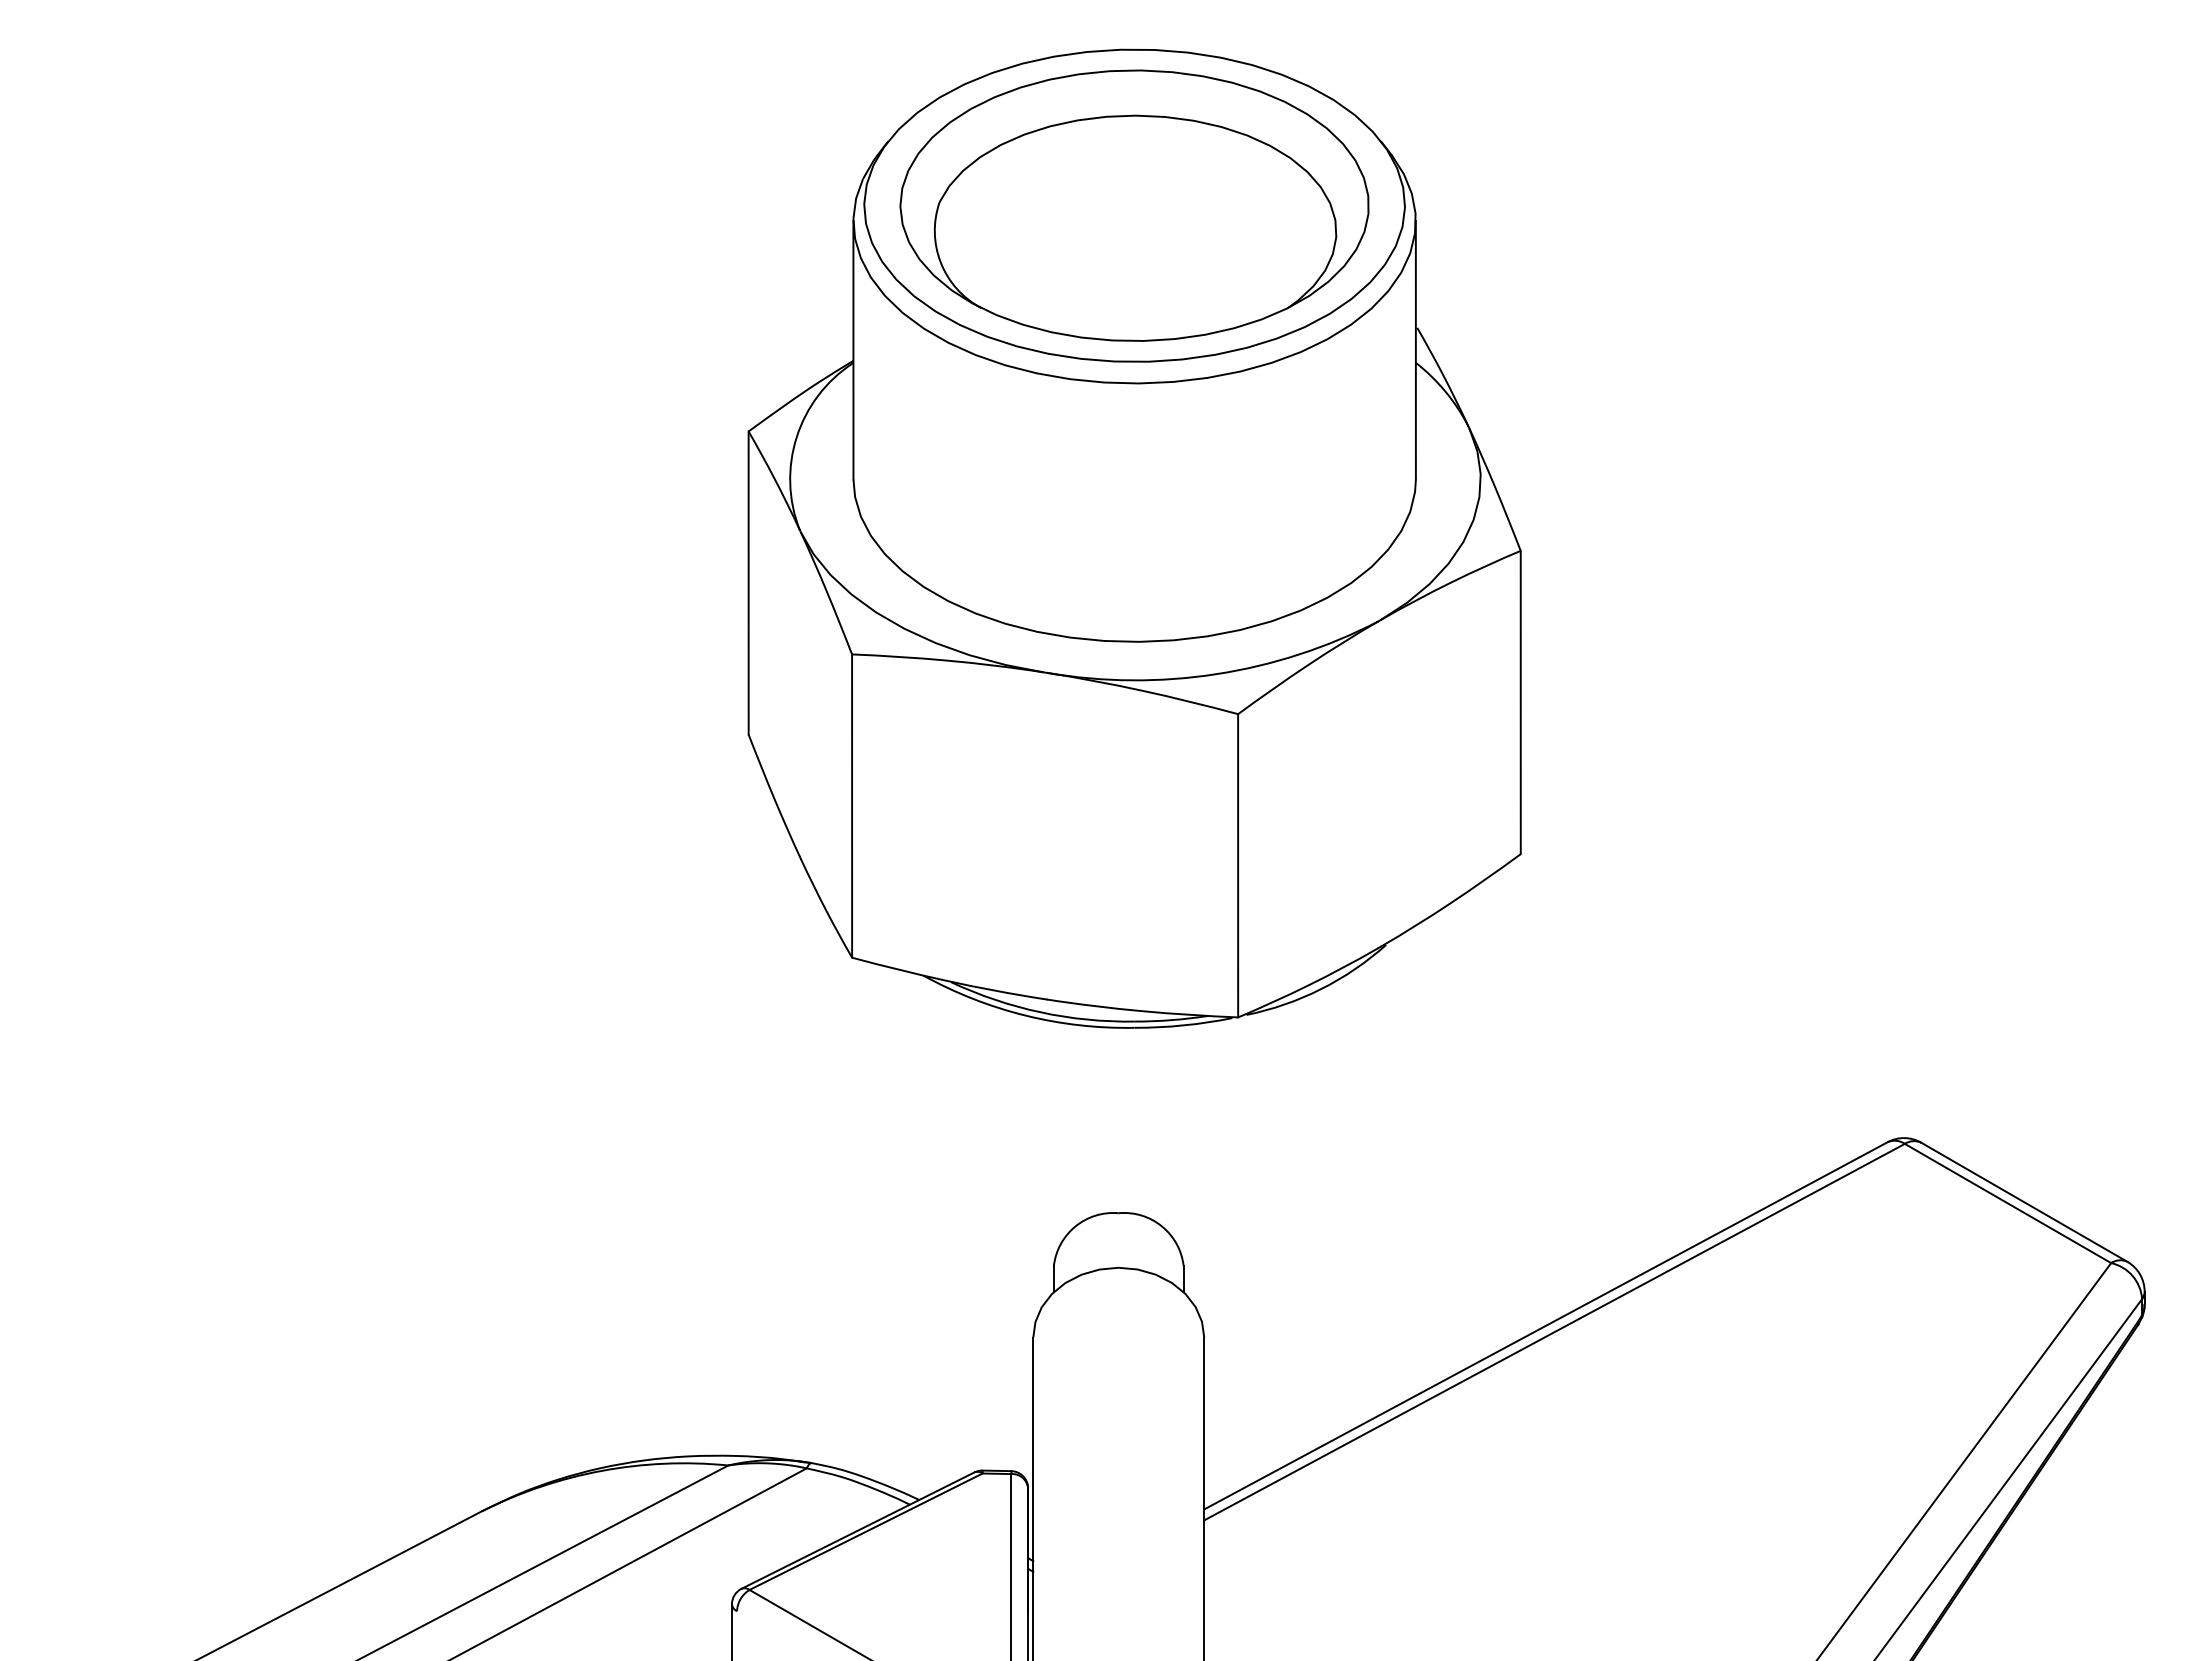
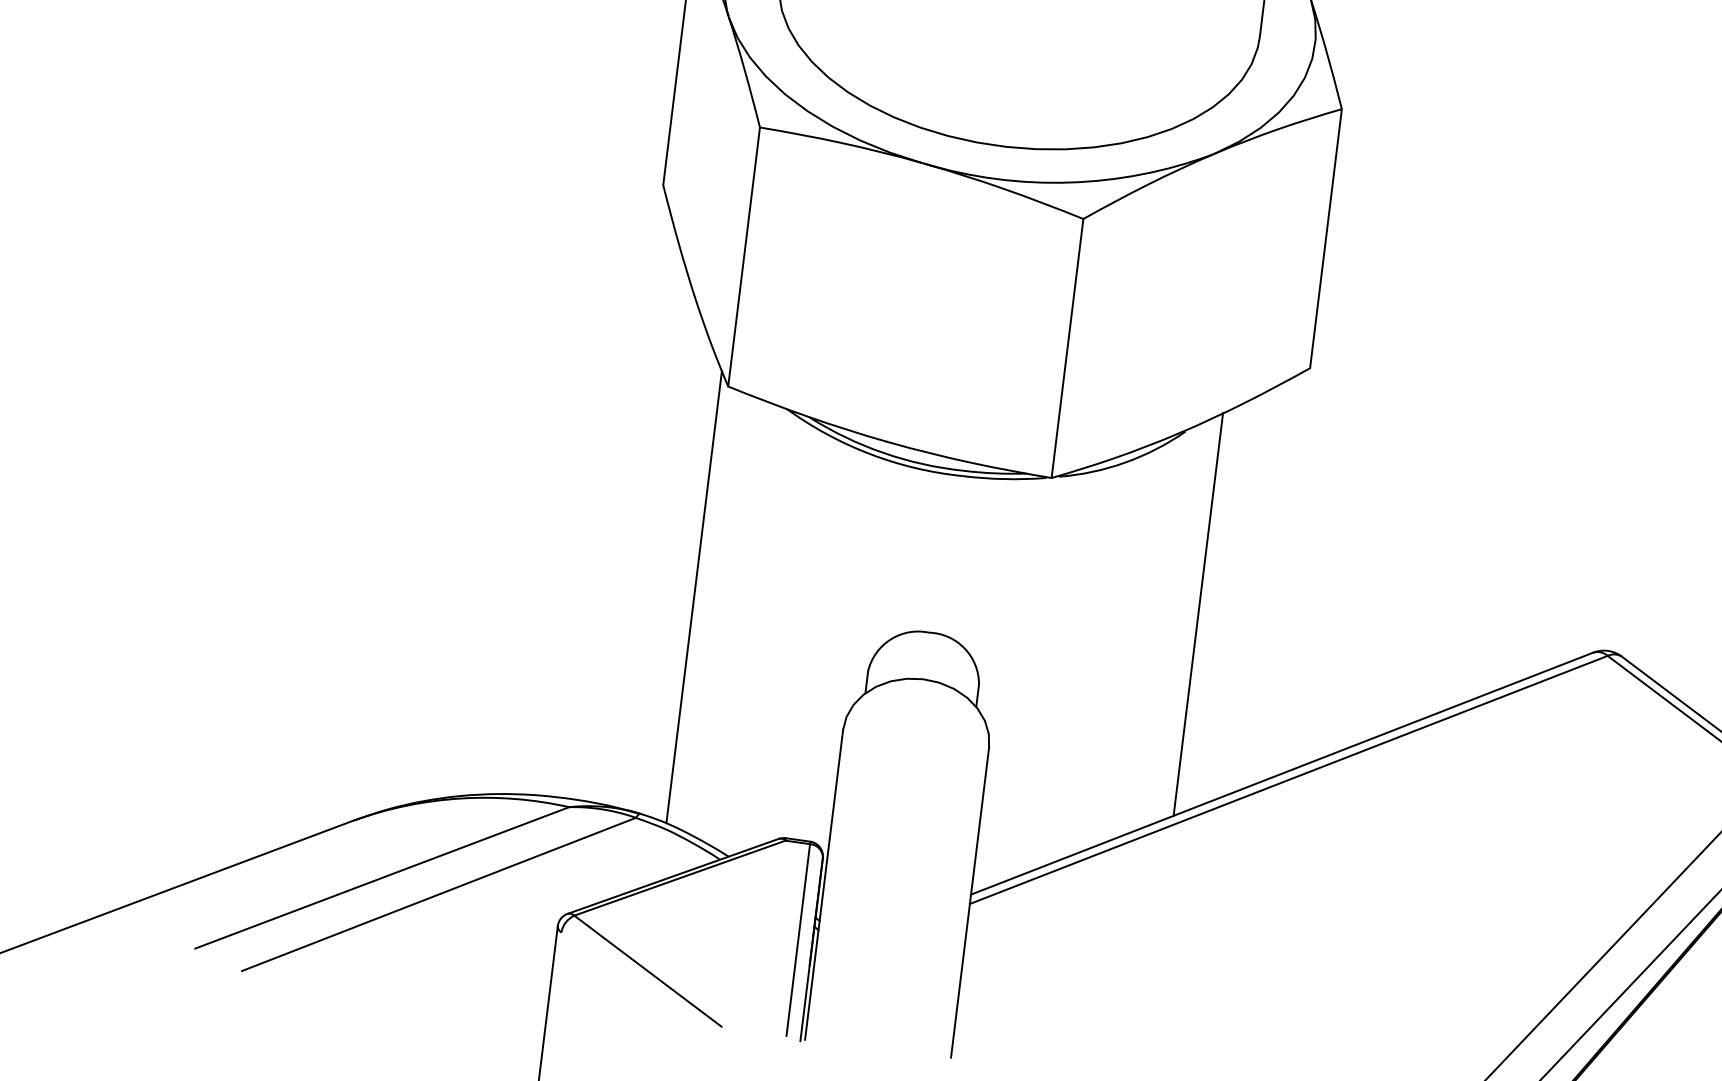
line: (1426, 1153) -> (1198, 613), added
line: (842, 1205) -> (694, 597), added

